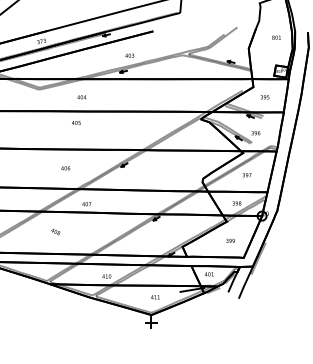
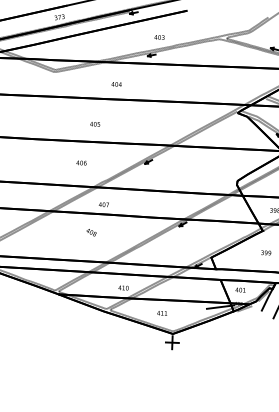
text: (81, 97) -> (116, 84), moved
text: (76, 122) -> (95, 123), moved
text: (55, 232) -> (91, 233), moved
text: (155, 297) -> (162, 313), moved

